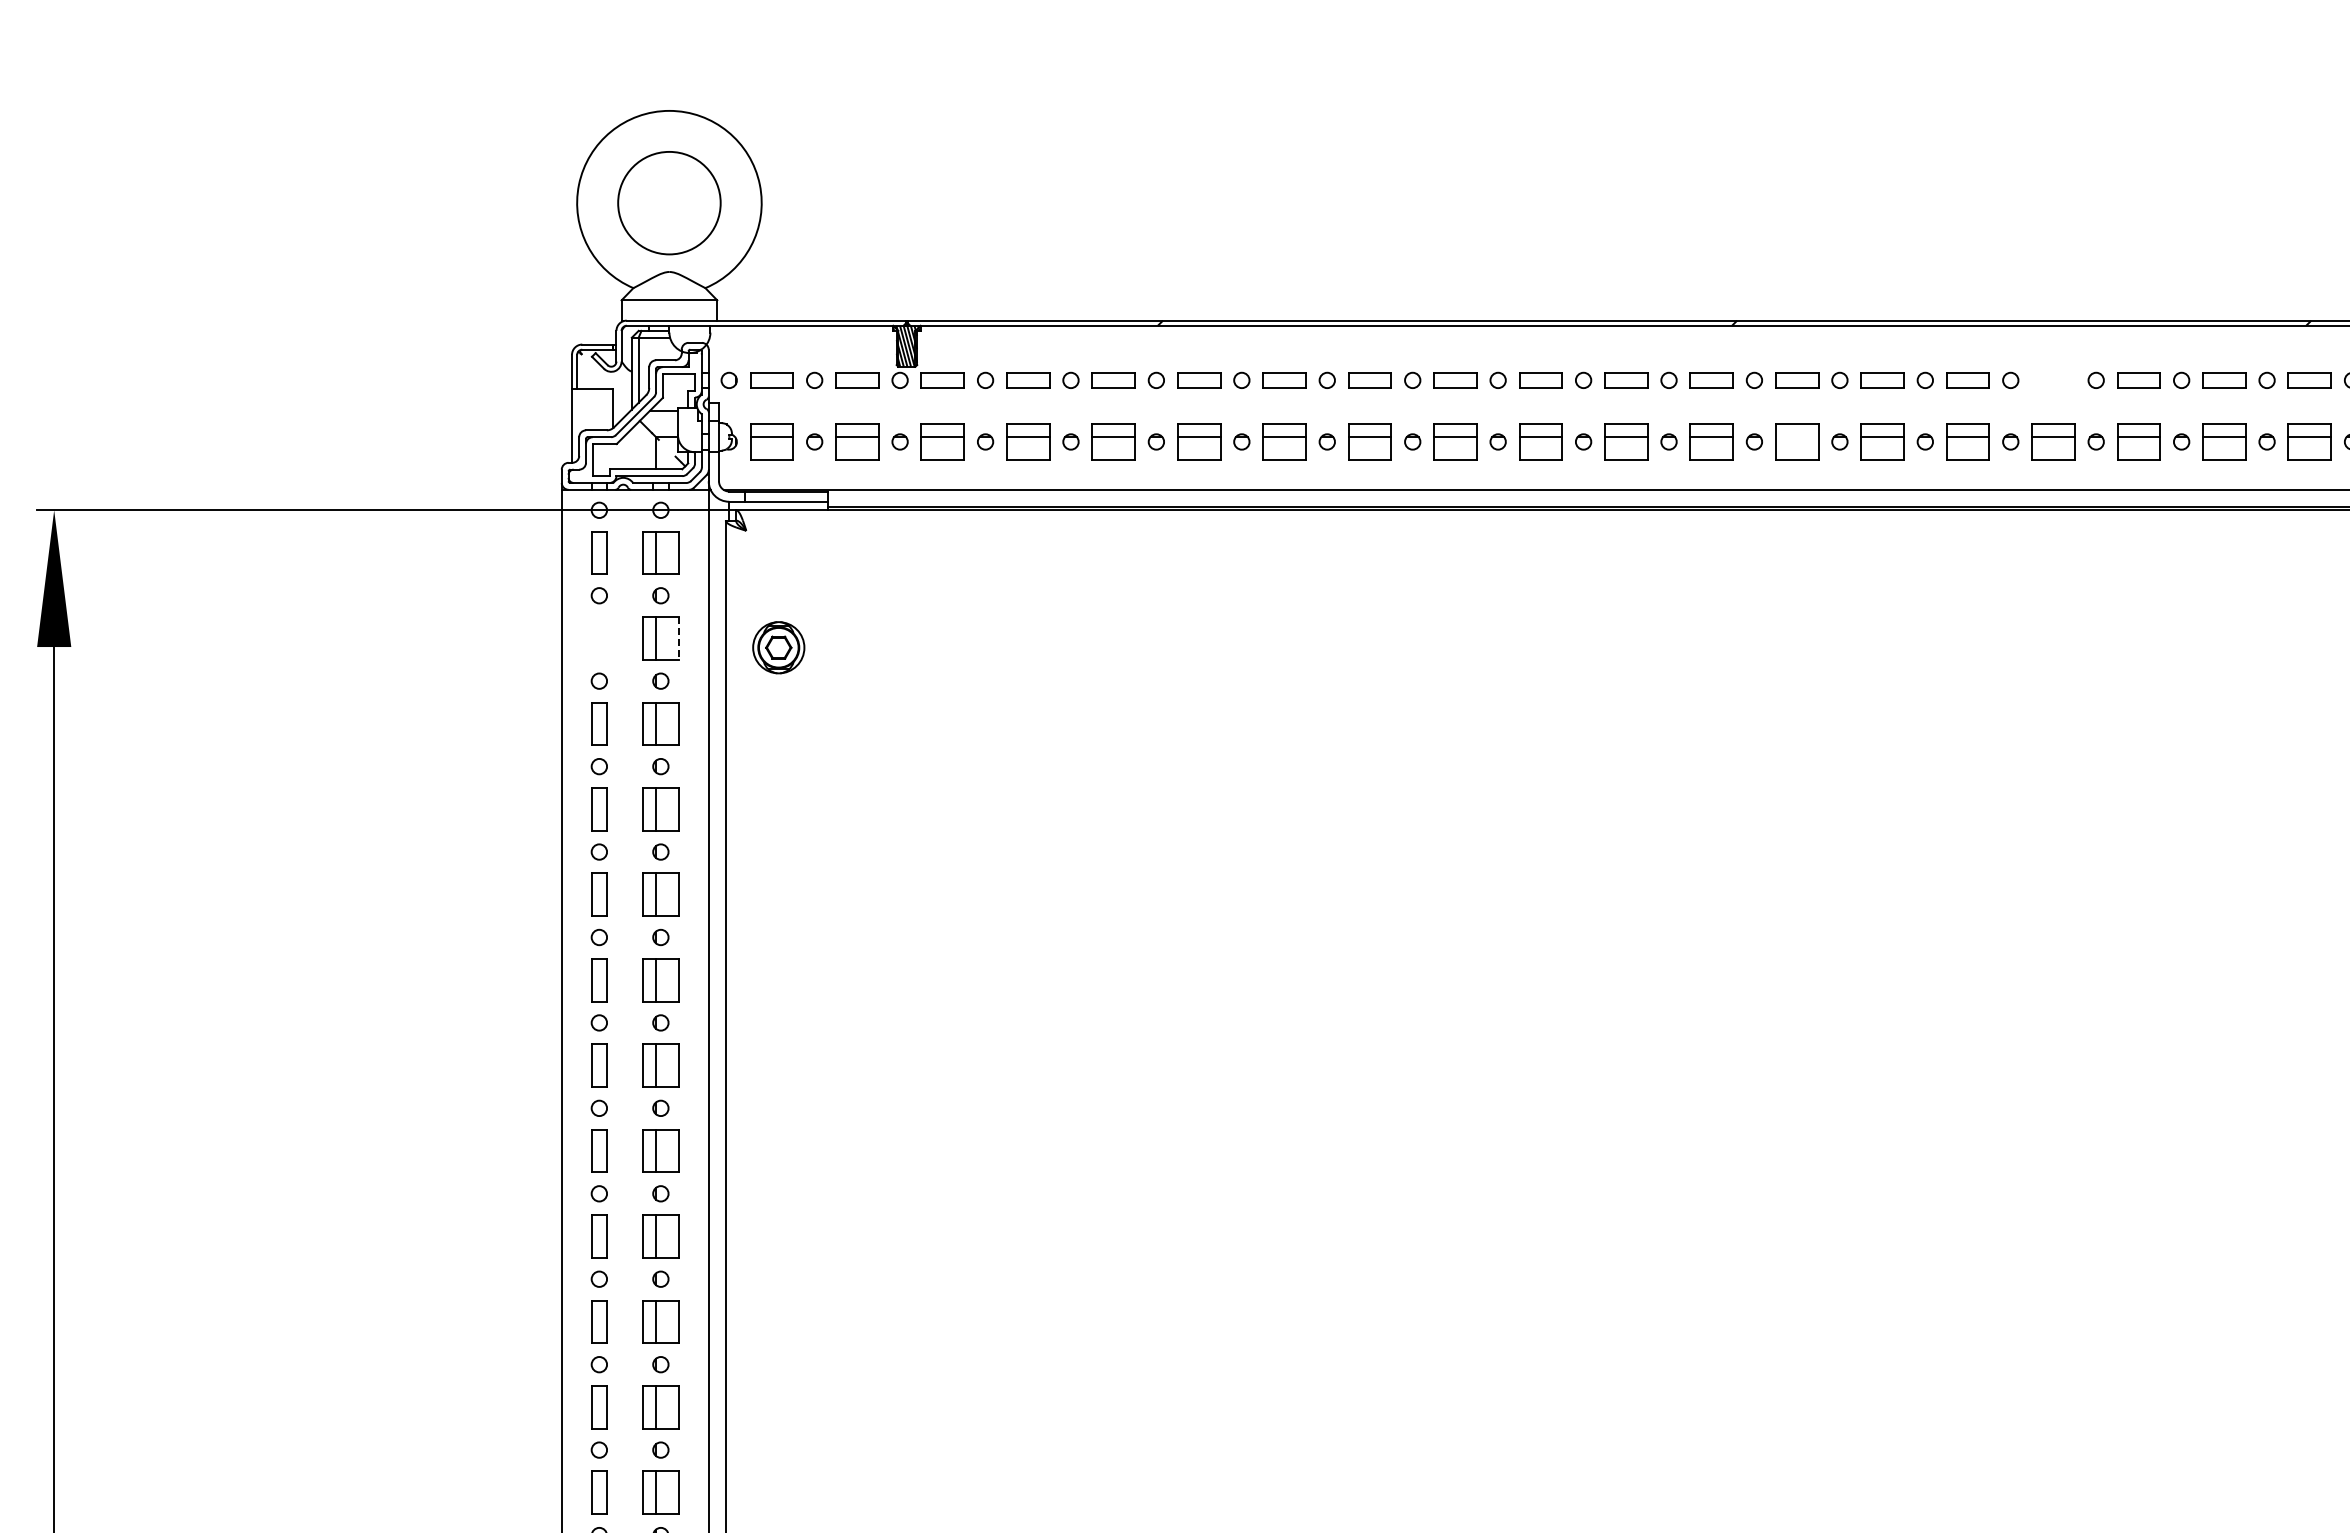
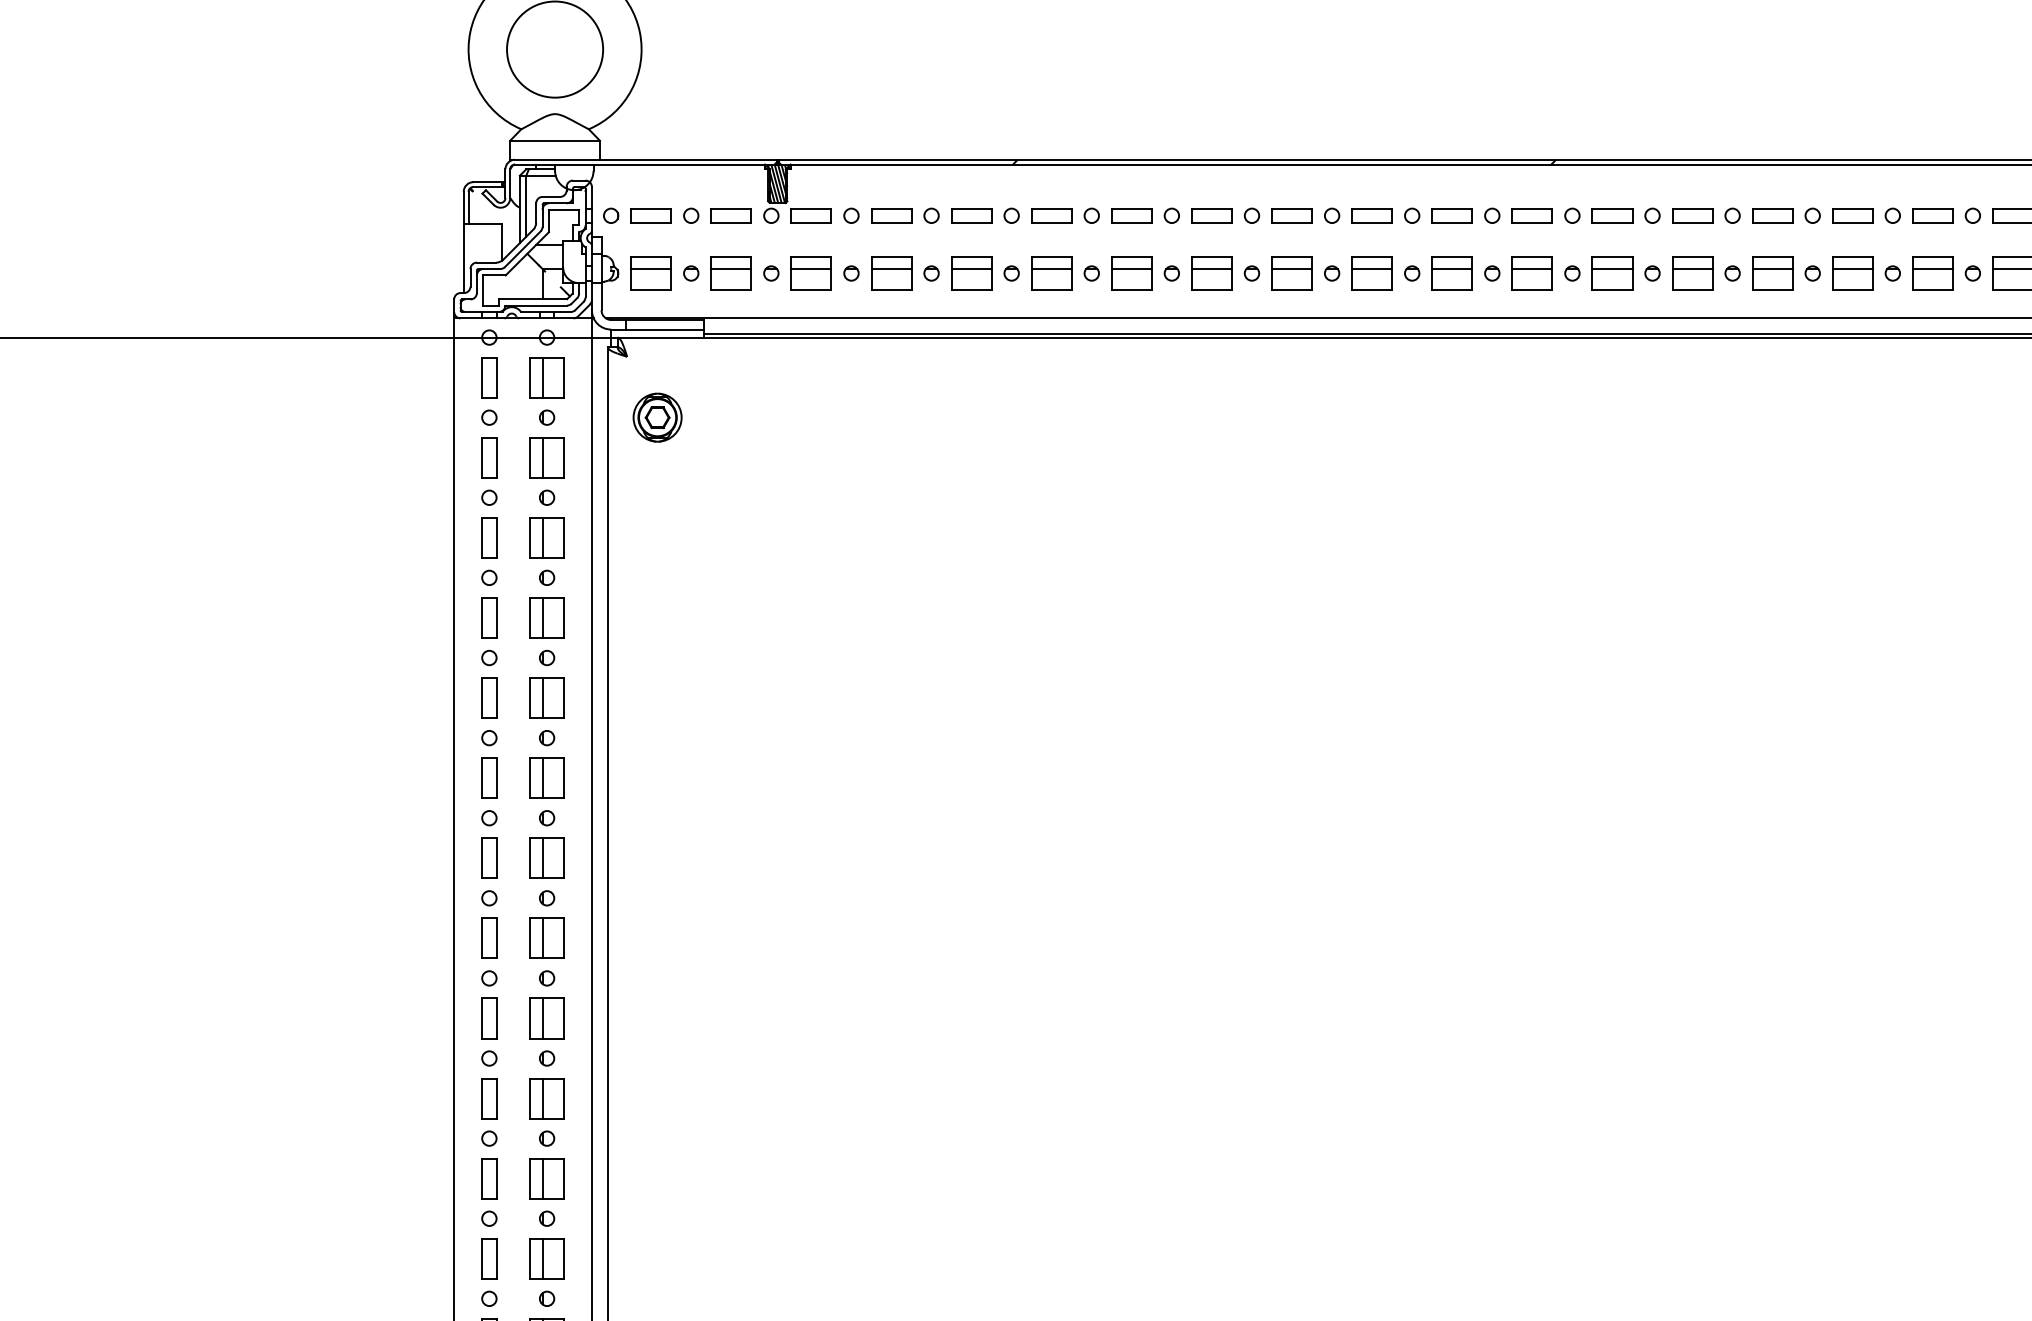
part: (2053, 380) -> (1852, 215), added
line: (1796, 437) -> (1611, 269), added
part: (599, 638) -> (489, 457), added
line: (678, 638) -> (563, 457), dashed -> solid
part: (778, 647) -> (657, 417), moved

